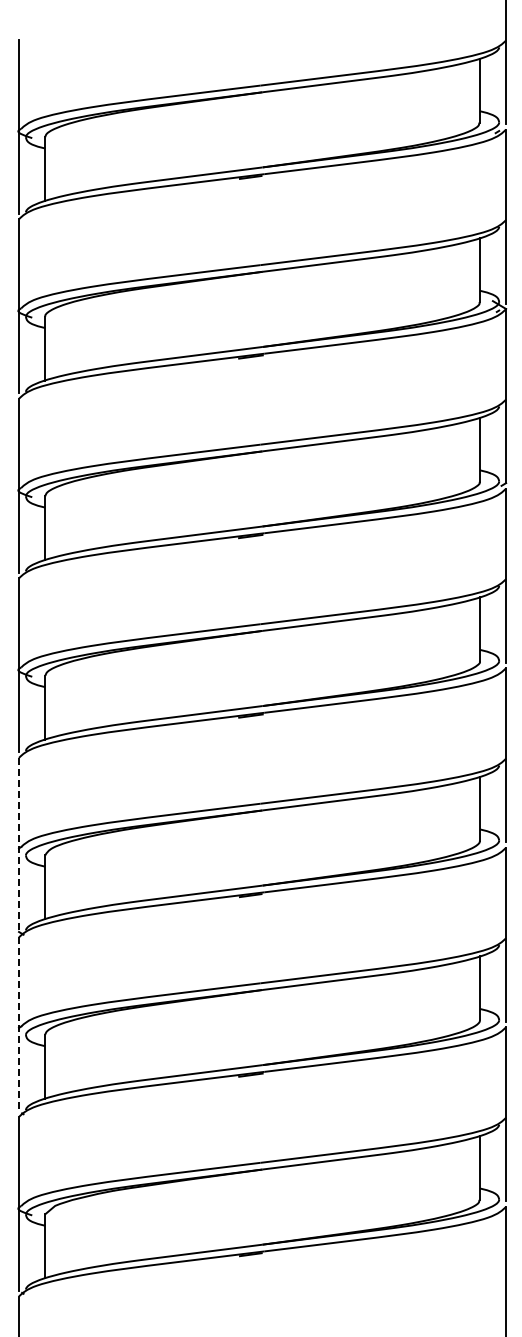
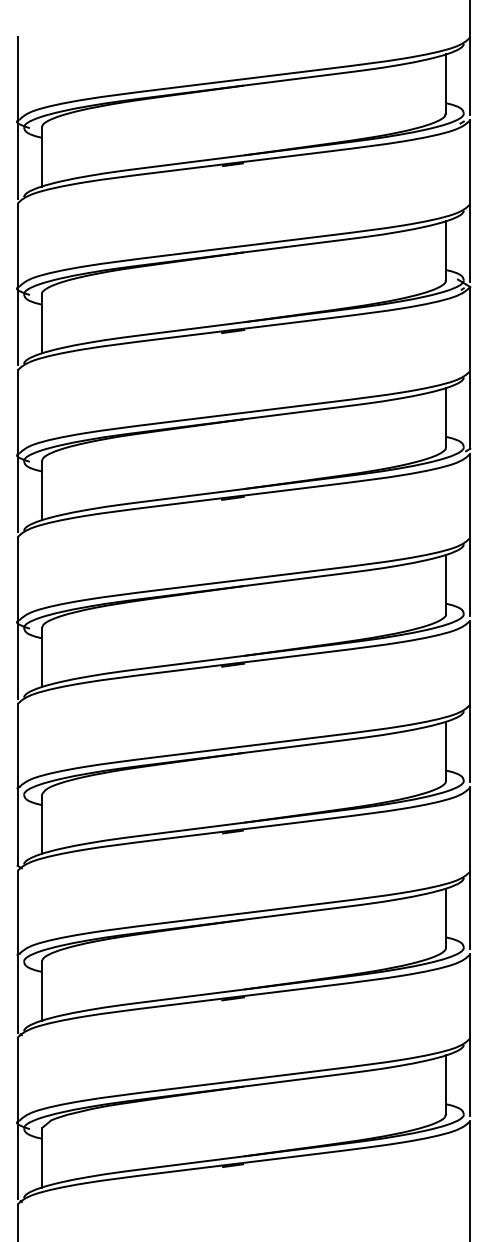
line: (19, 845) -> (18, 785), dashed -> solid
line: (19, 1024) -> (18, 951), dashed -> solid

